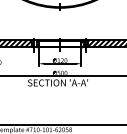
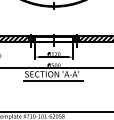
line: (59, 90) -> (53, 81), added

